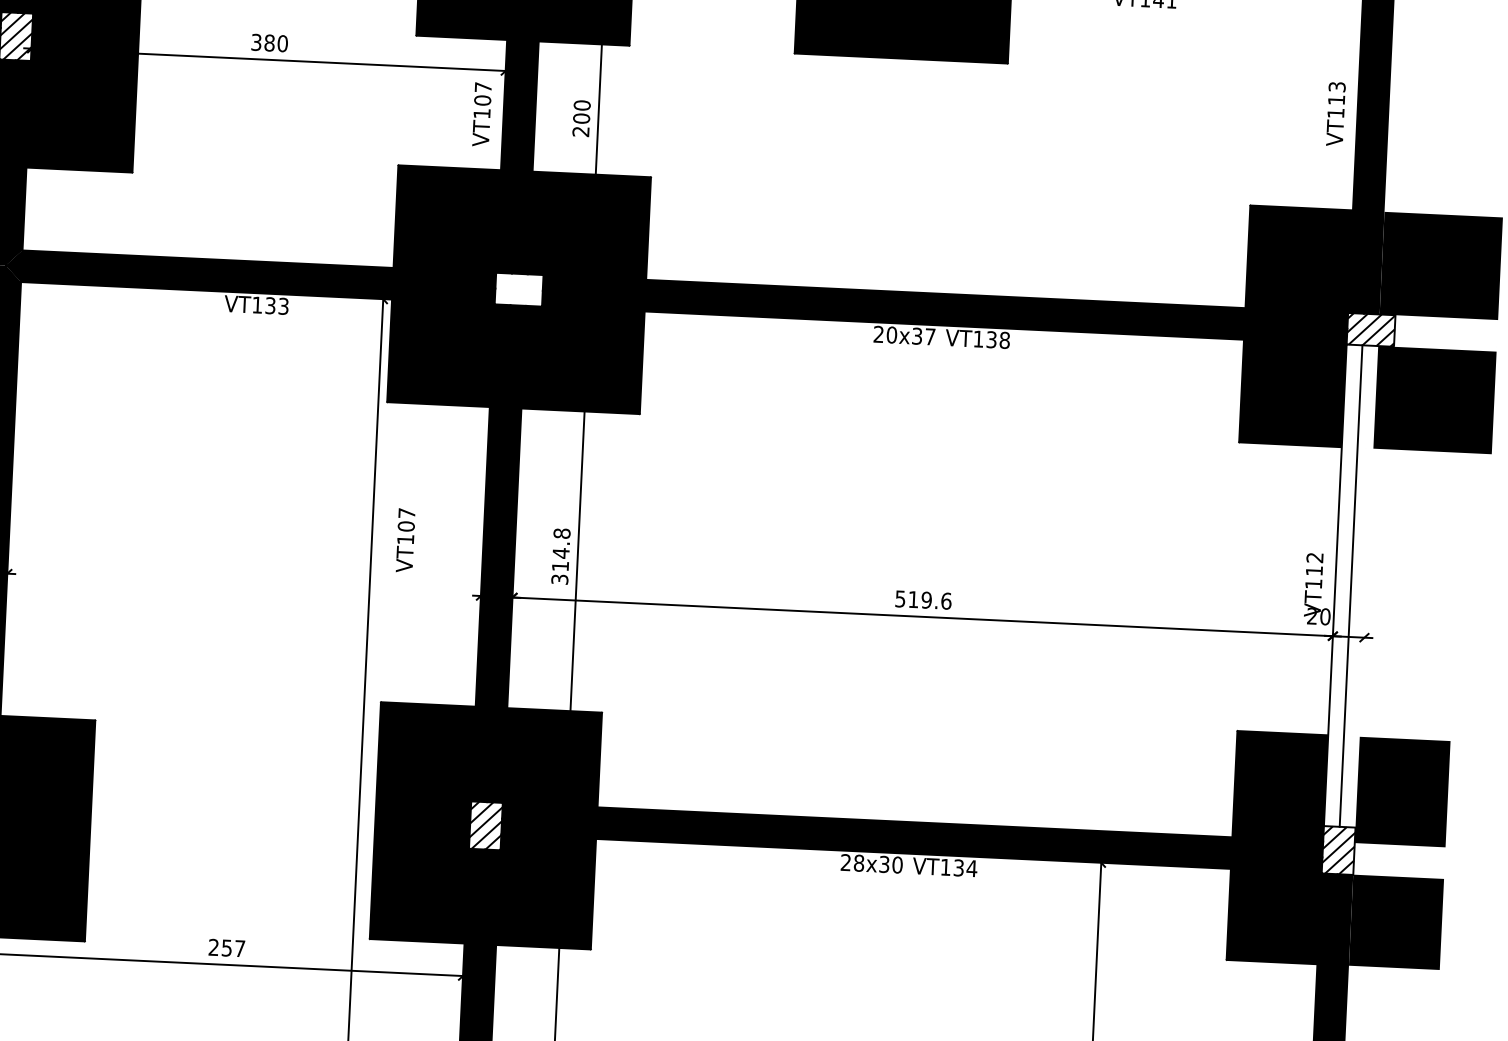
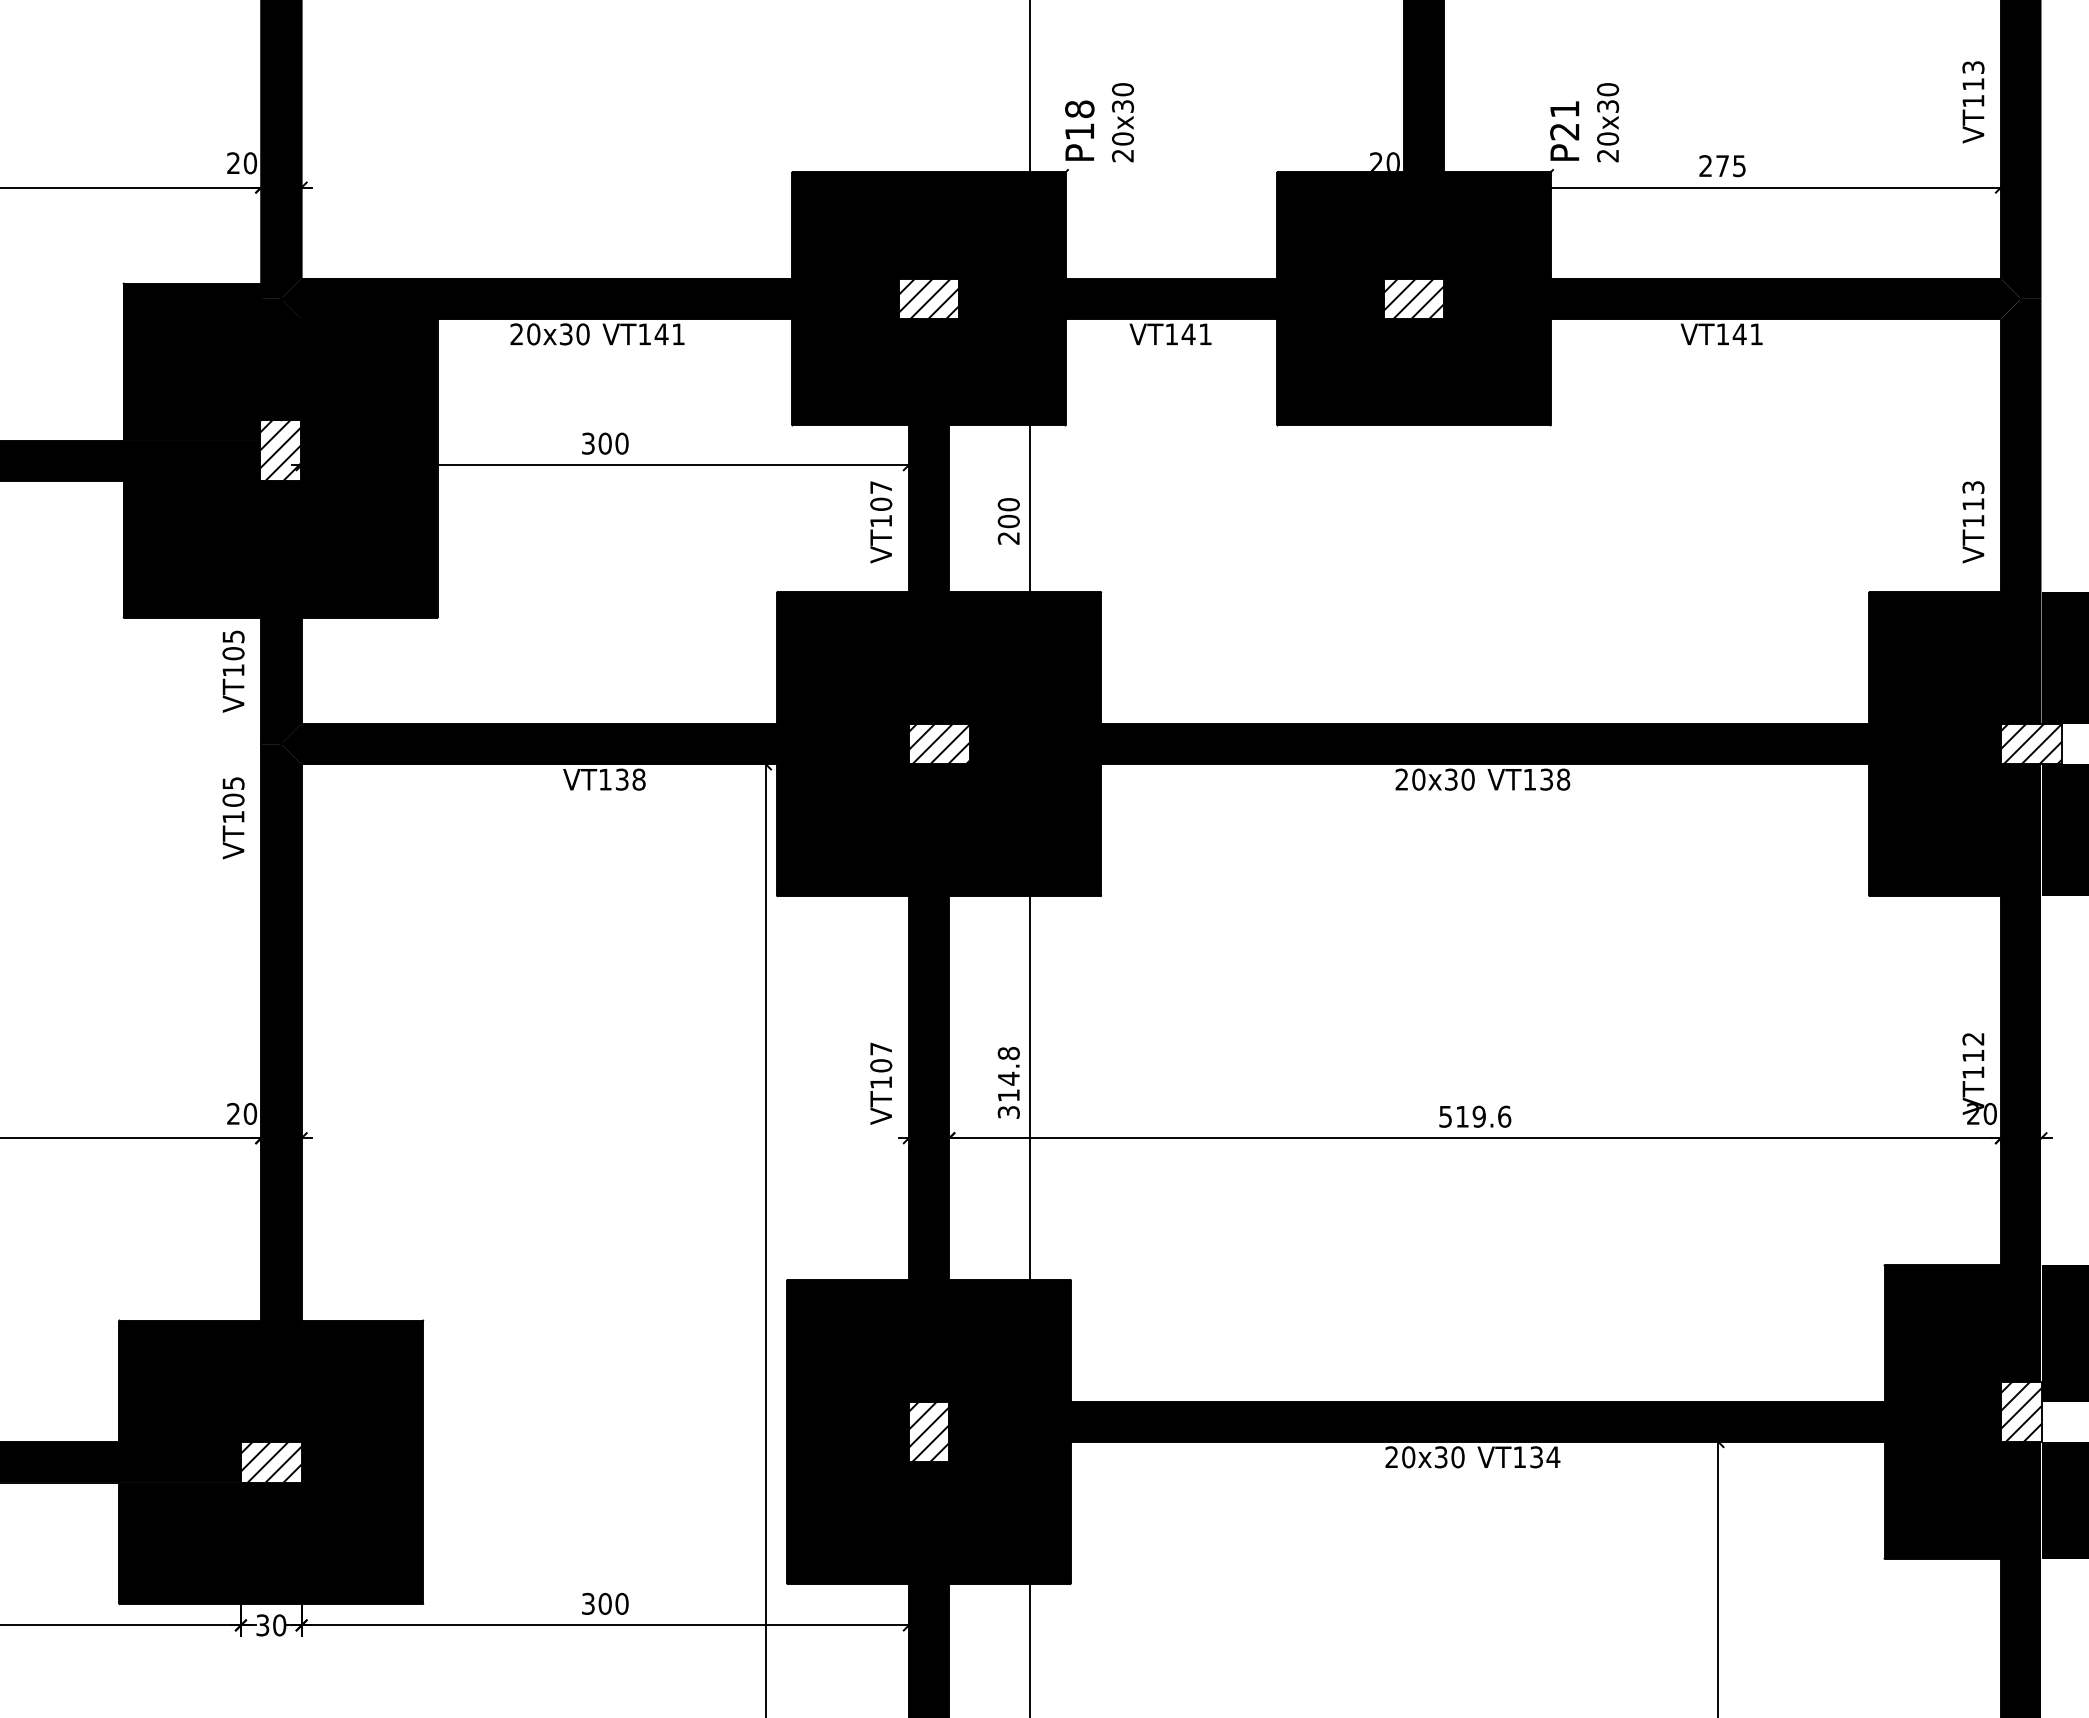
text: (269, 42) -> (604, 443), 380 -> 300
text: (1335, 114) -> (1973, 522), moved
hatch: (518, 289) -> (938, 743), added
text: (283, 306) -> (638, 779), VT133 -> VT138
text: (929, 336) -> (1467, 779), 20x37 -> 20x30
text: (405, 540) -> (881, 1083), moved
fill: (1351, 585) -> (2021, 1072), added
text: (858, 863) -> (1408, 1457), 28x30 -> 20x30
text: (227, 947) -> (605, 1603), 257 -> 300

